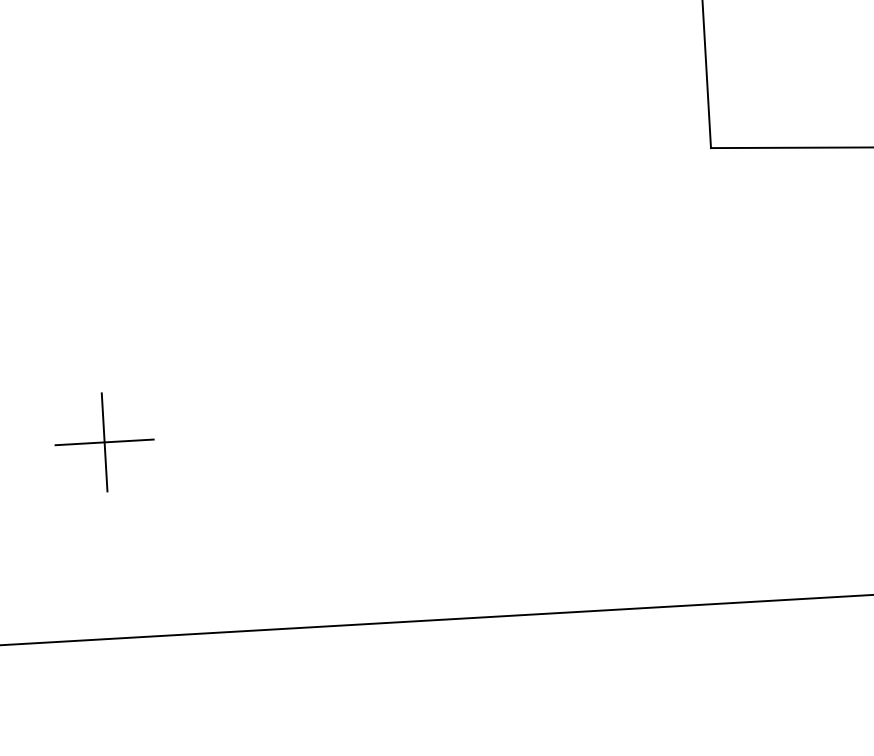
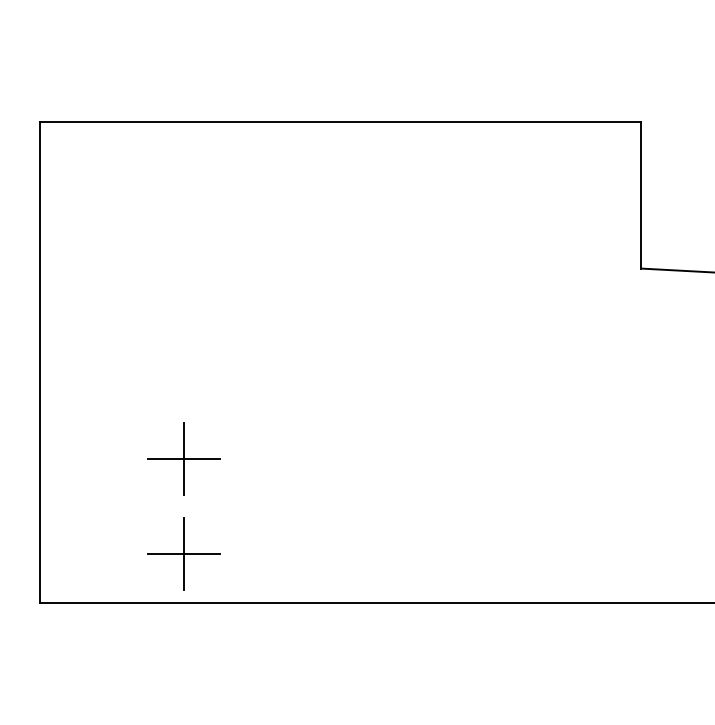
part: (111, 571) -> (183, 553), added

